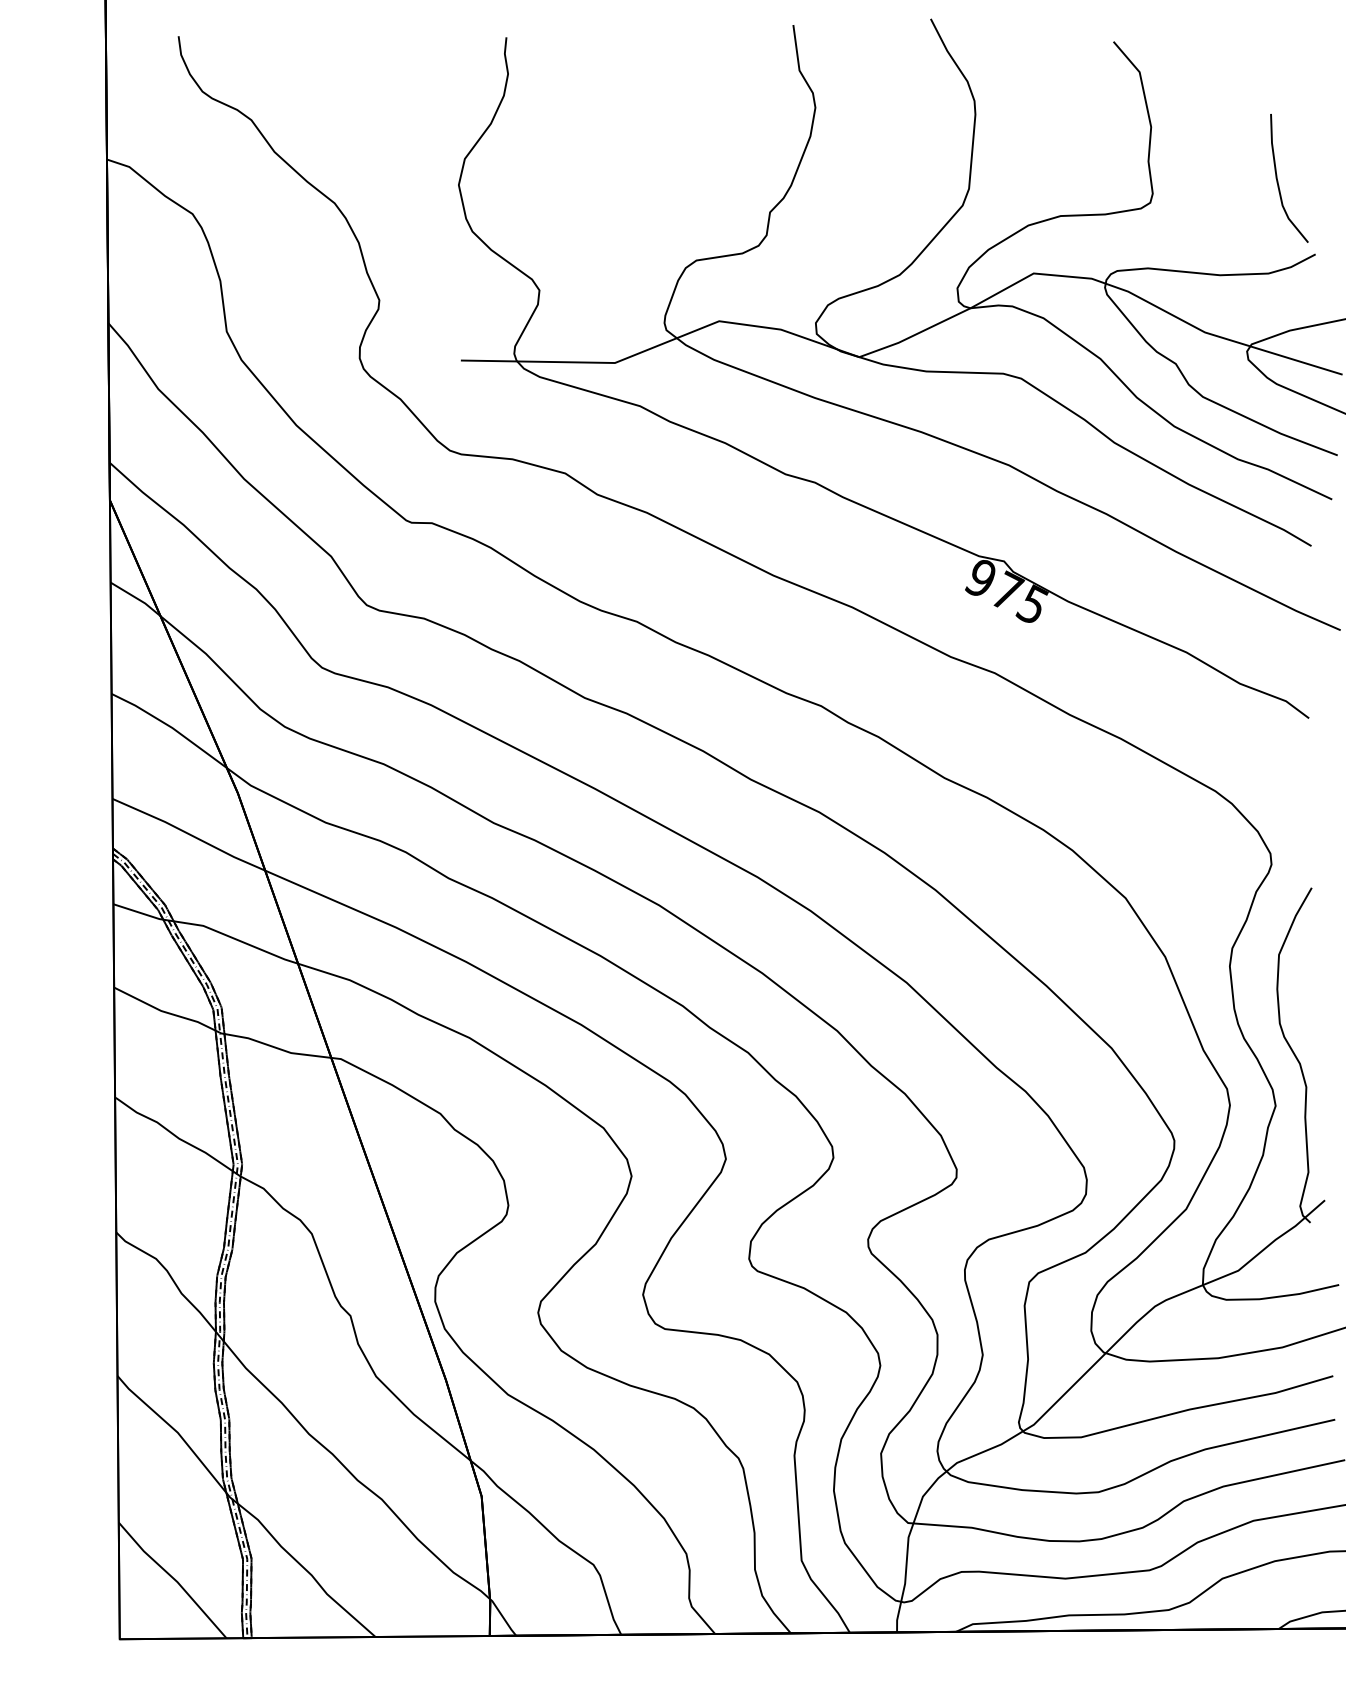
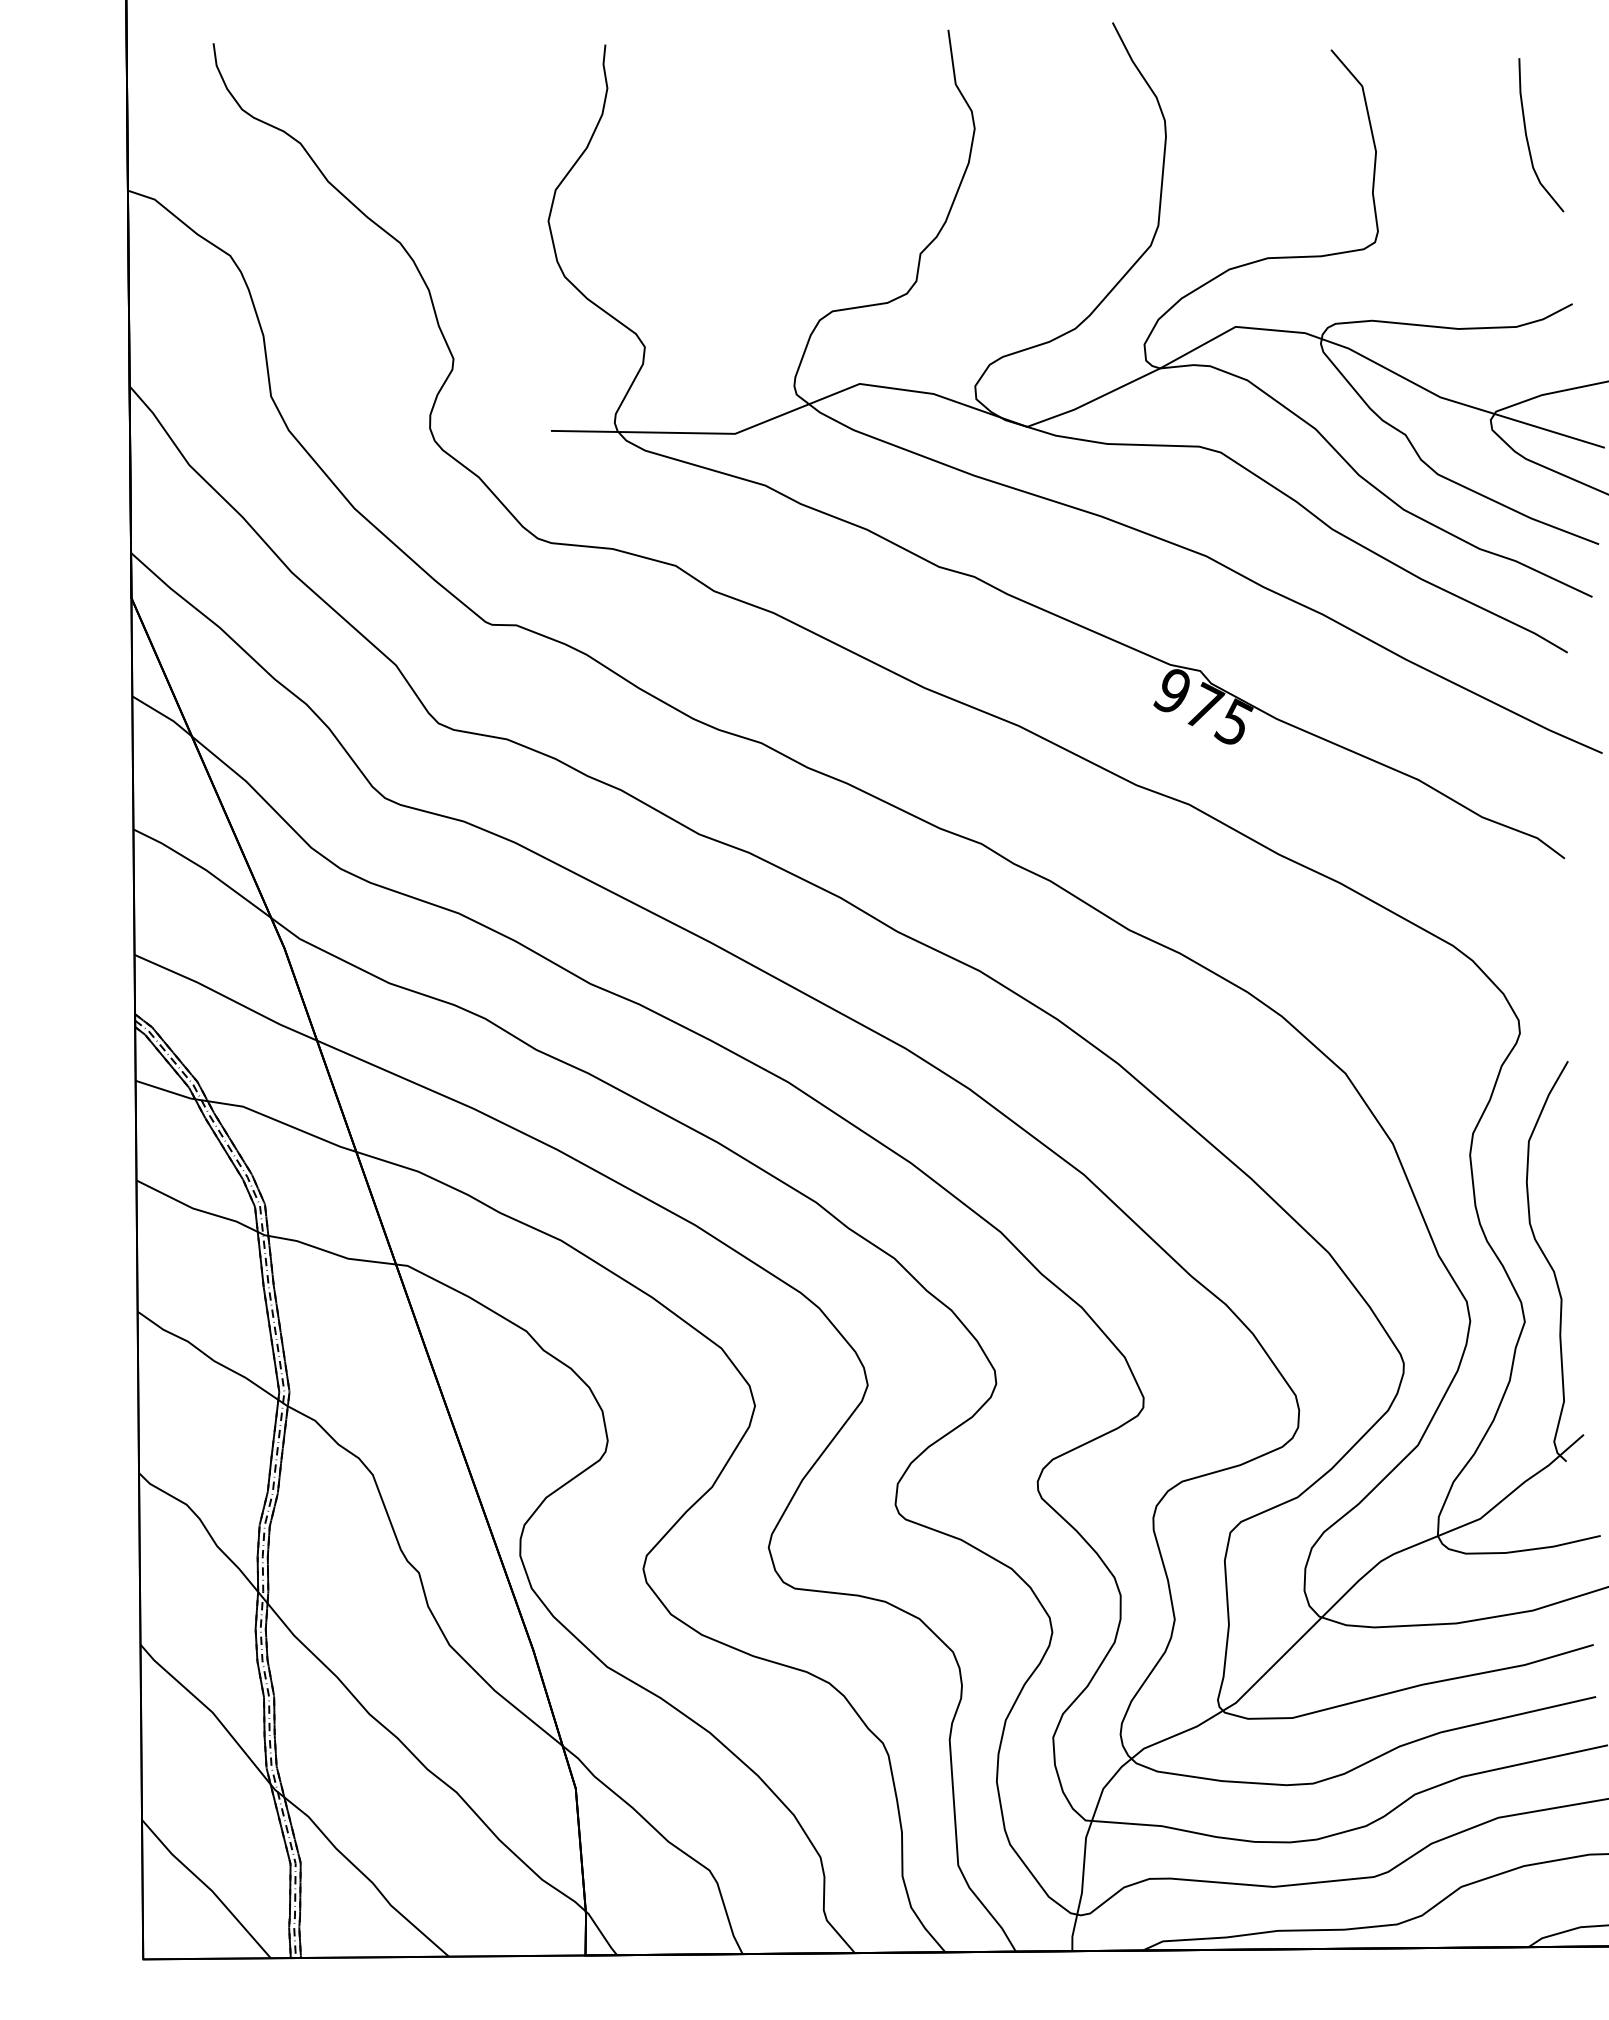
curve: (1278, 182) -> (1528, 140), moved

